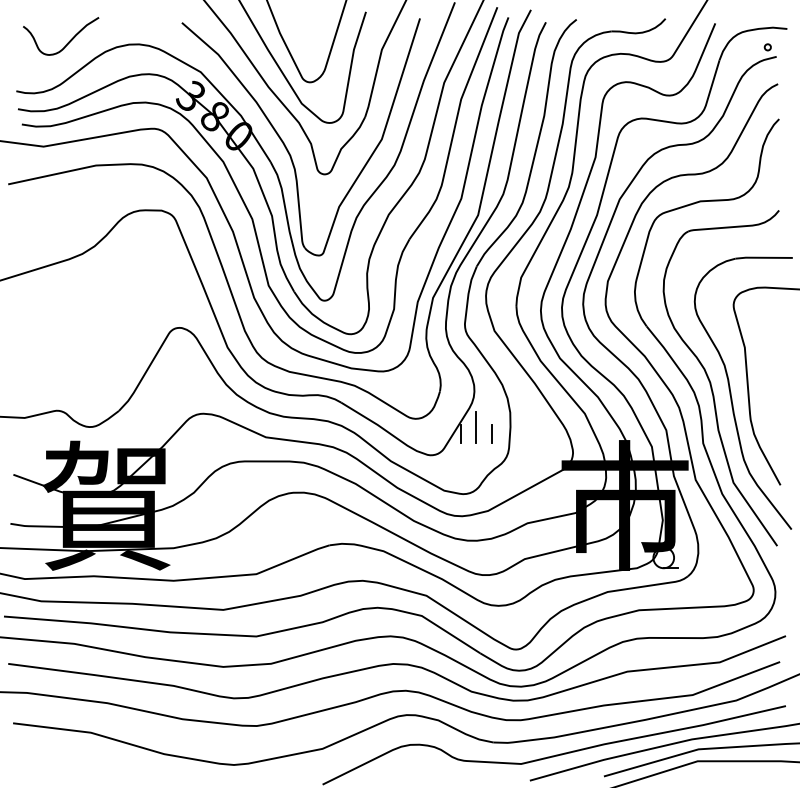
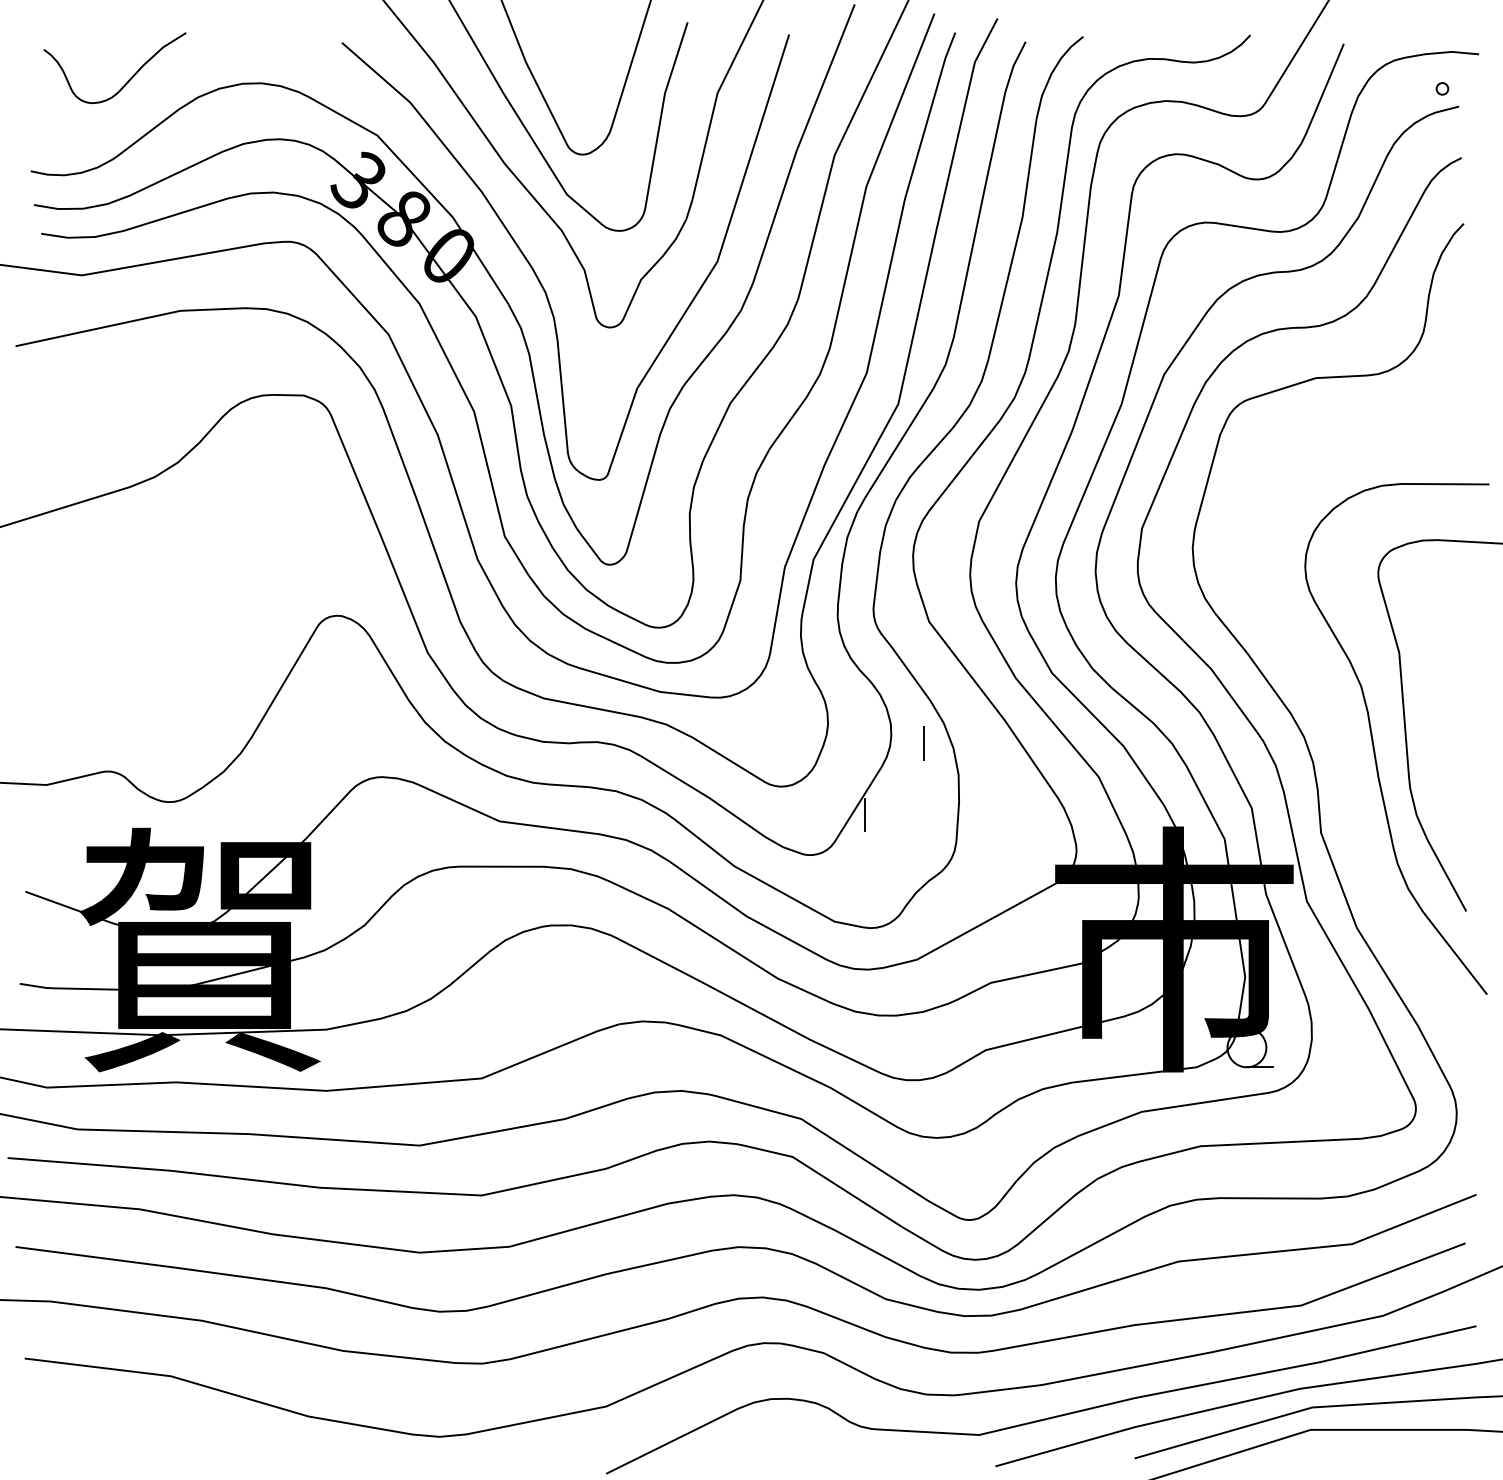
part: (711, 382) -> (1336, 718), removed
line: (476, 426) -> (895, 801), removed
line: (491, 433) -> (923, 742), moved

